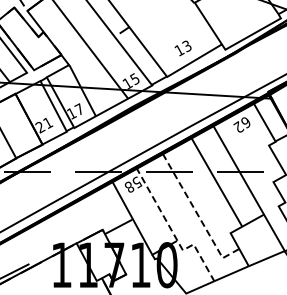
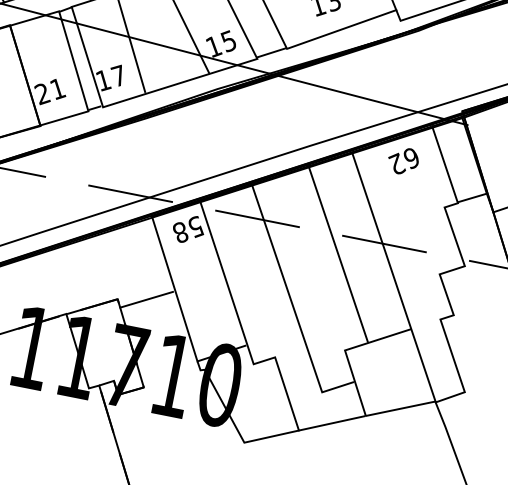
line: (197, 215) -> (292, 307), dashed -> solid
line: (174, 234) -> (244, 332), dashed -> solid

